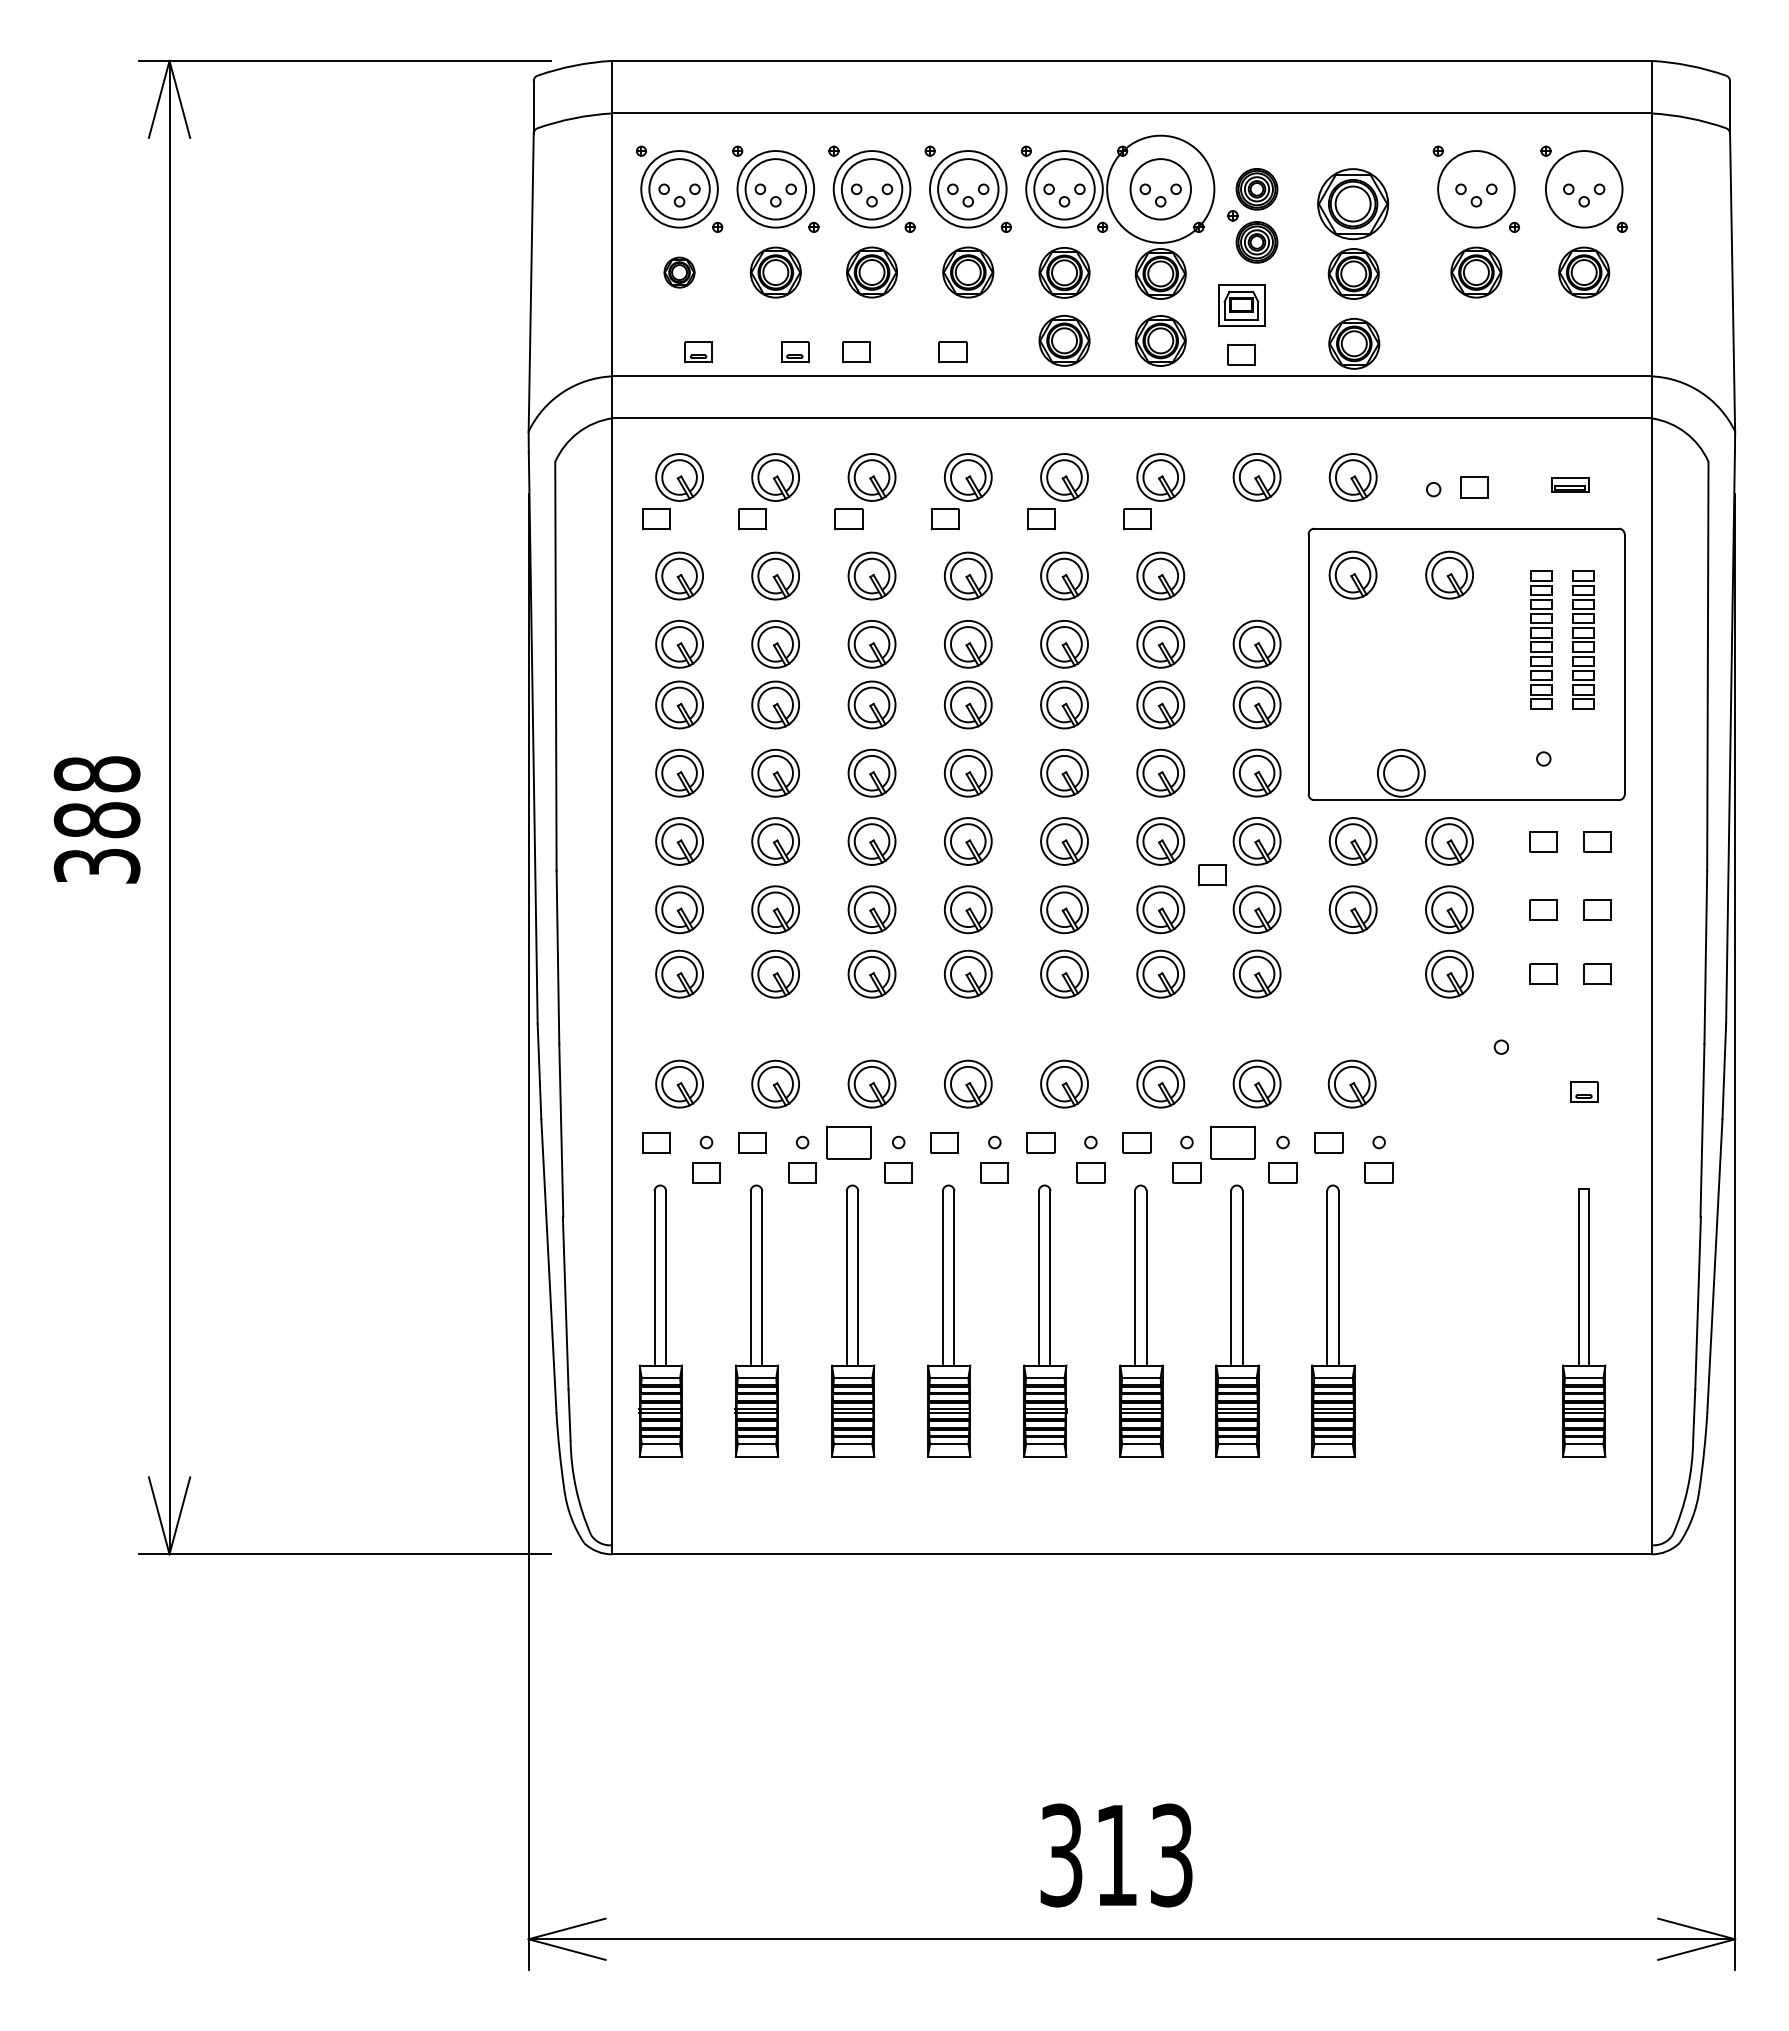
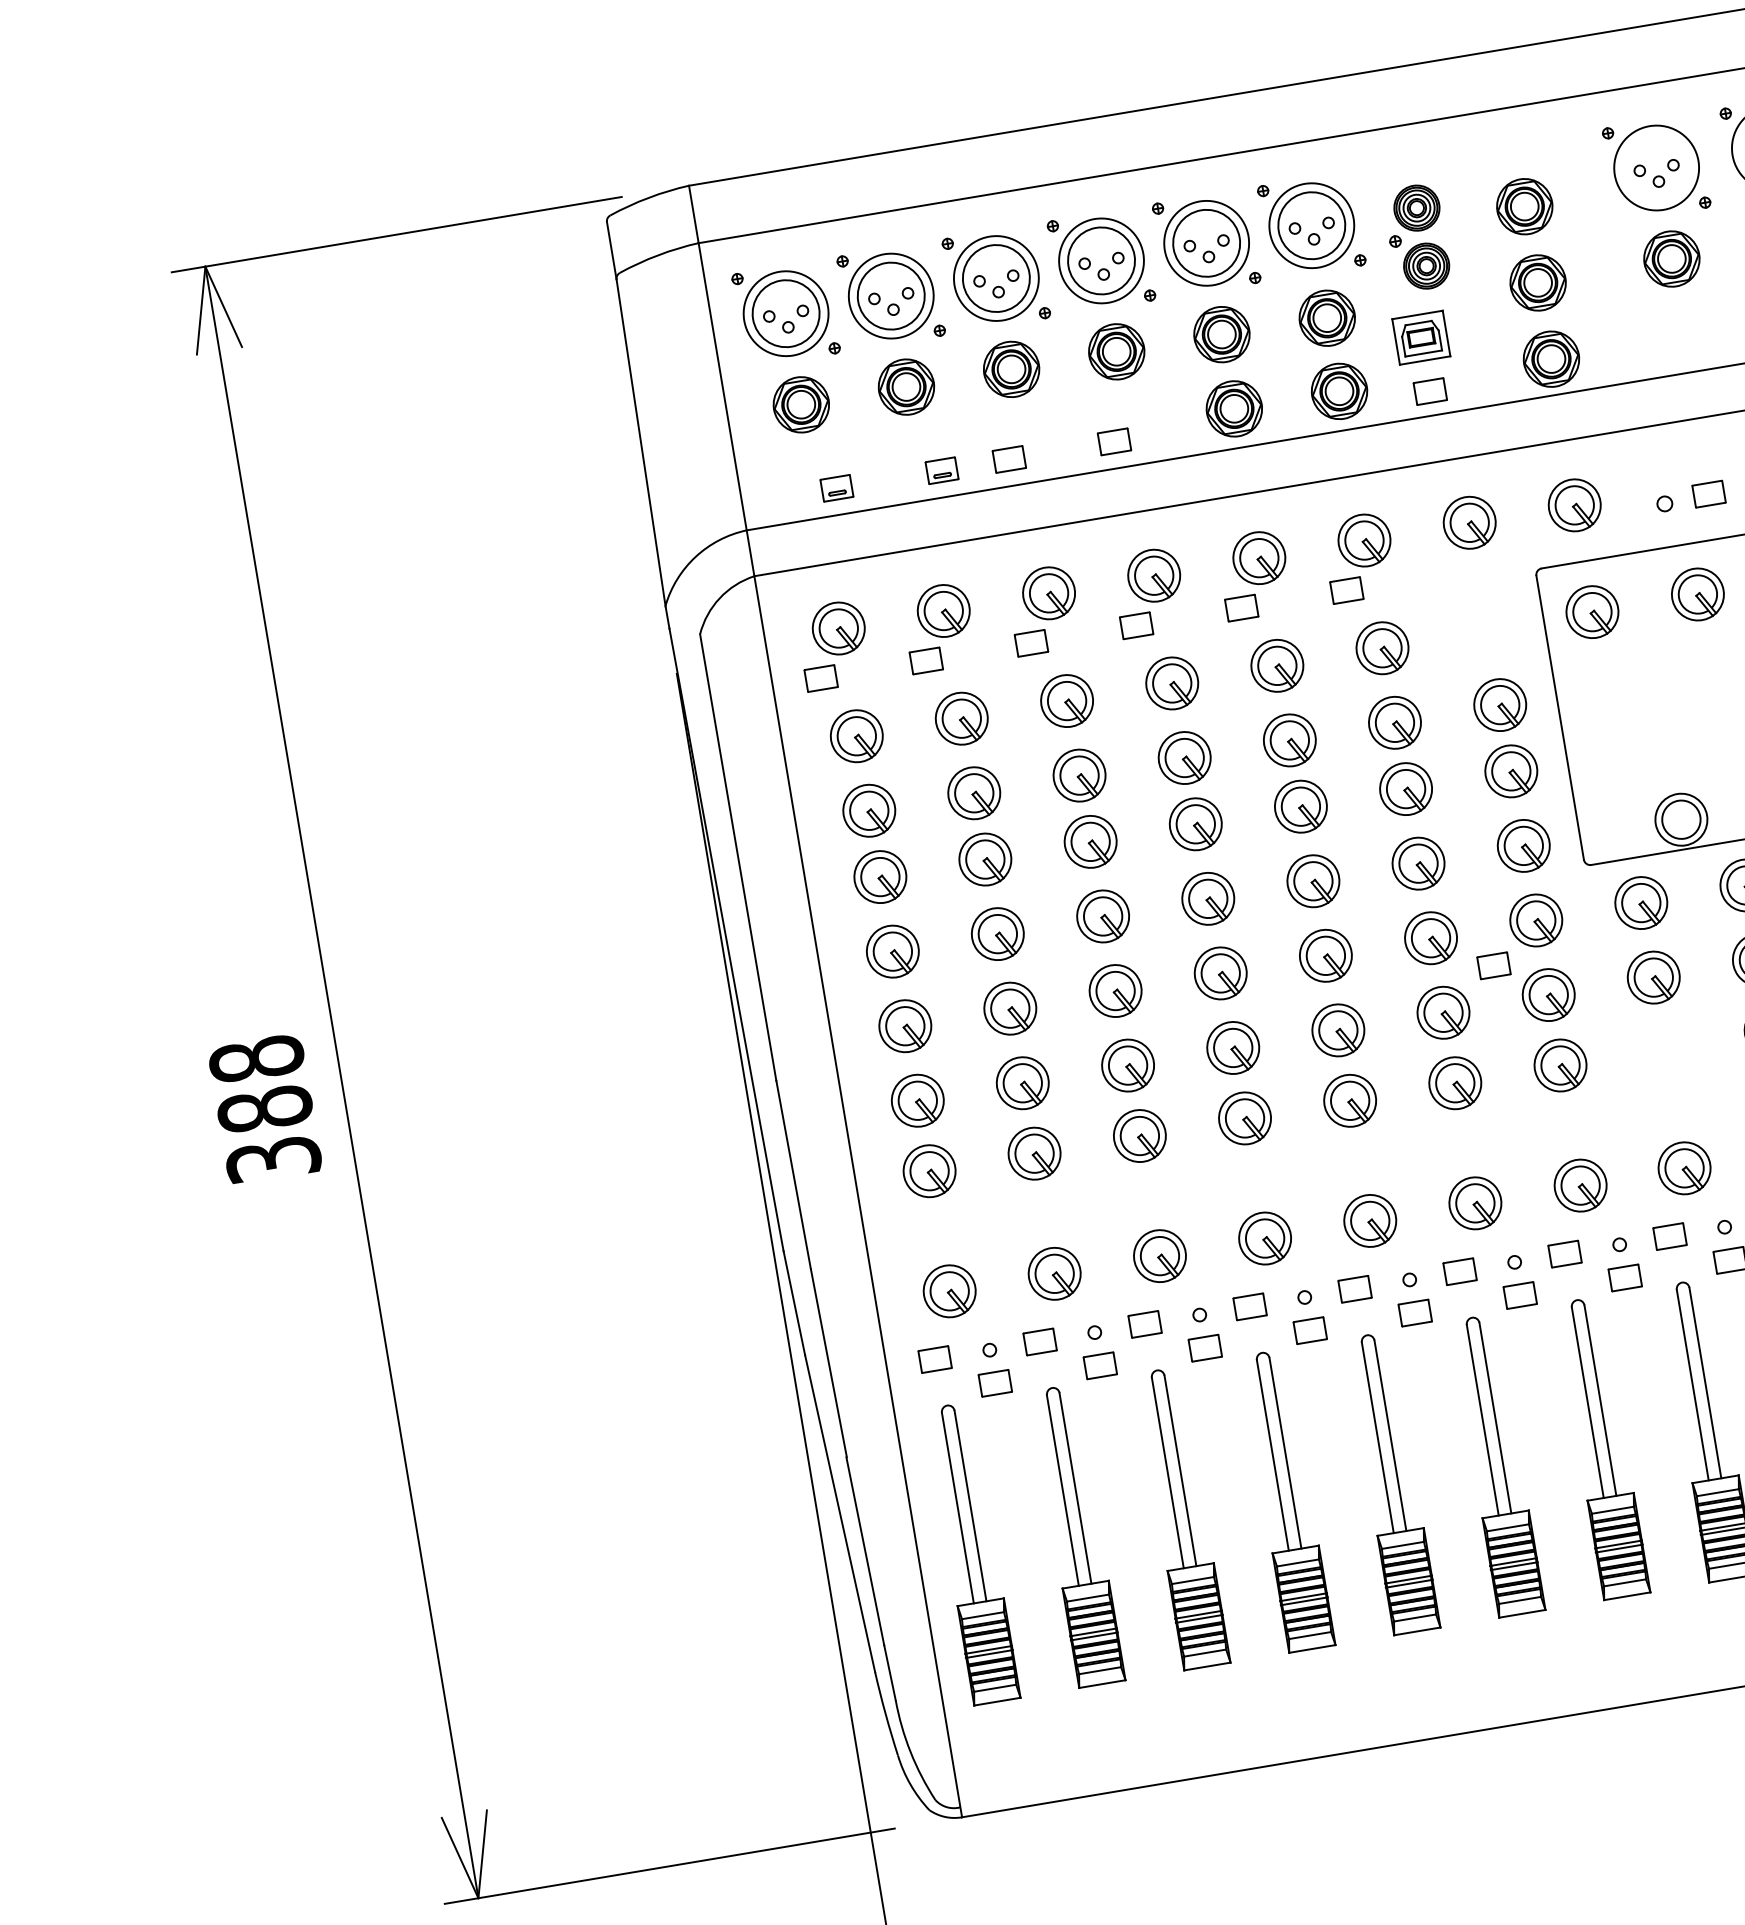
circle: (1160, 189) -> (1311, 225), size x0.71
part: (1353, 203) -> (1524, 205), size x0.71
part: (679, 272) -> (801, 404), size x1.67
part: (848, 1142) -> (1144, 1324), size x0.62
part: (1232, 1142) -> (1564, 1253), size x0.62

